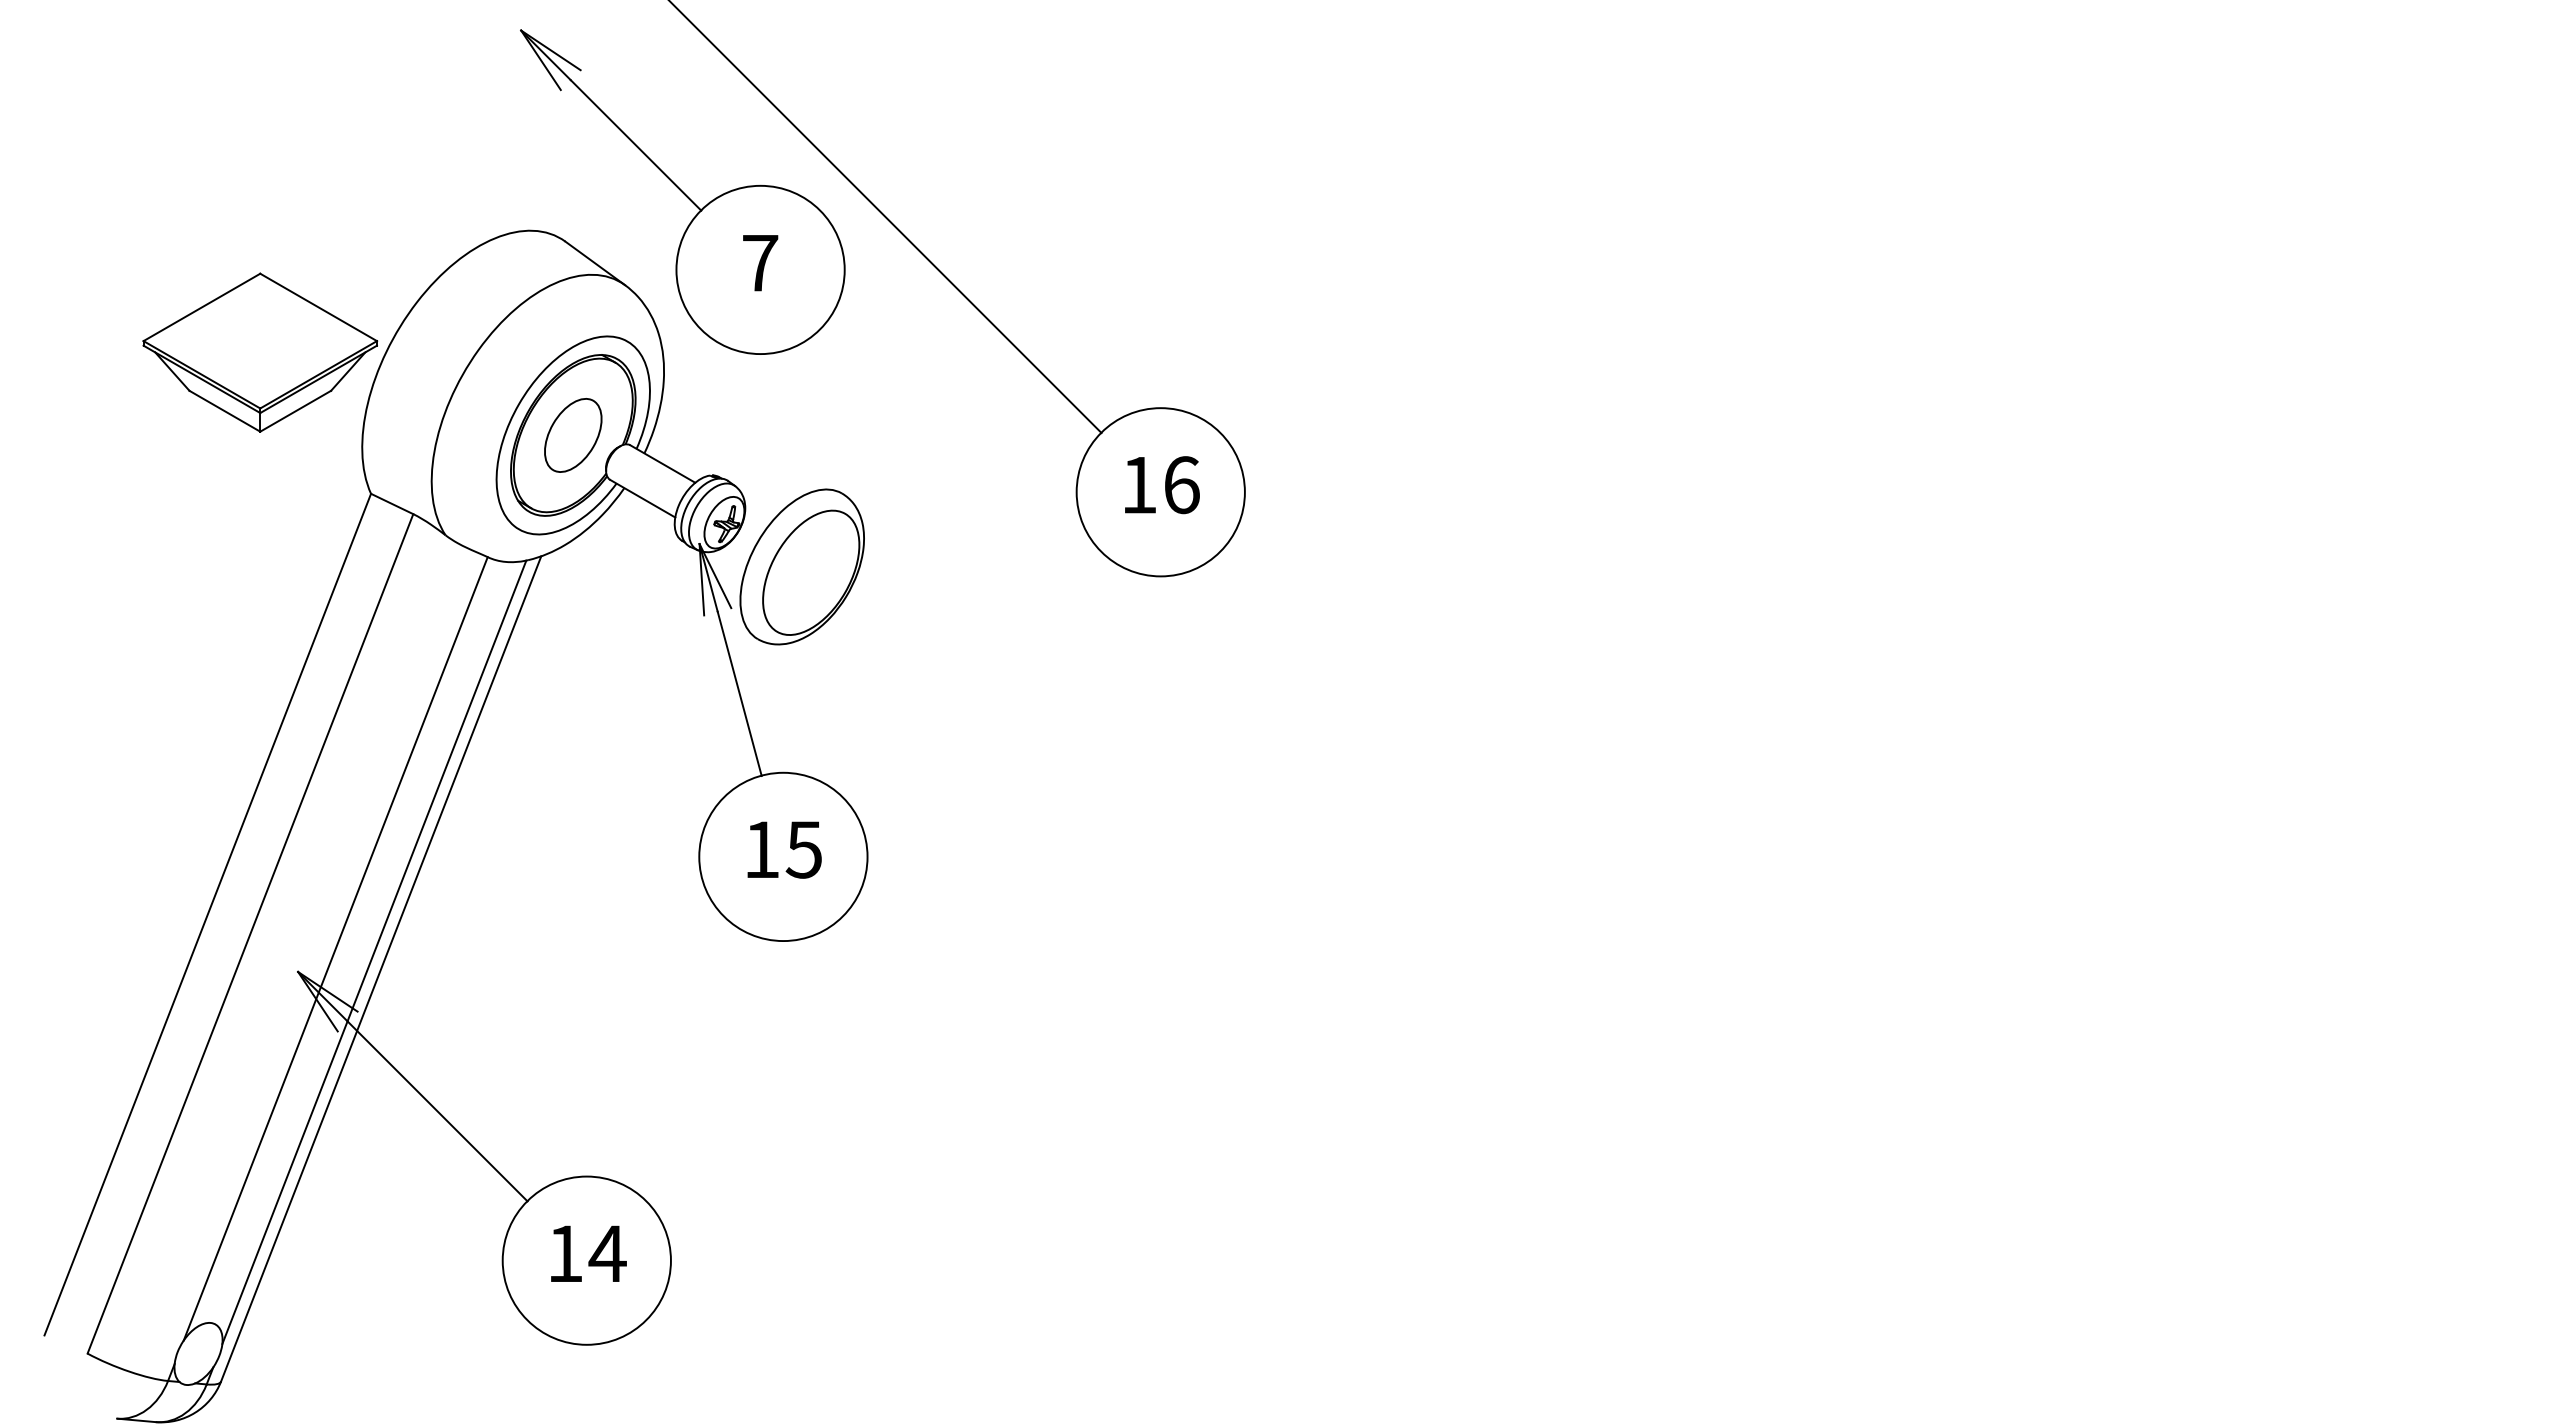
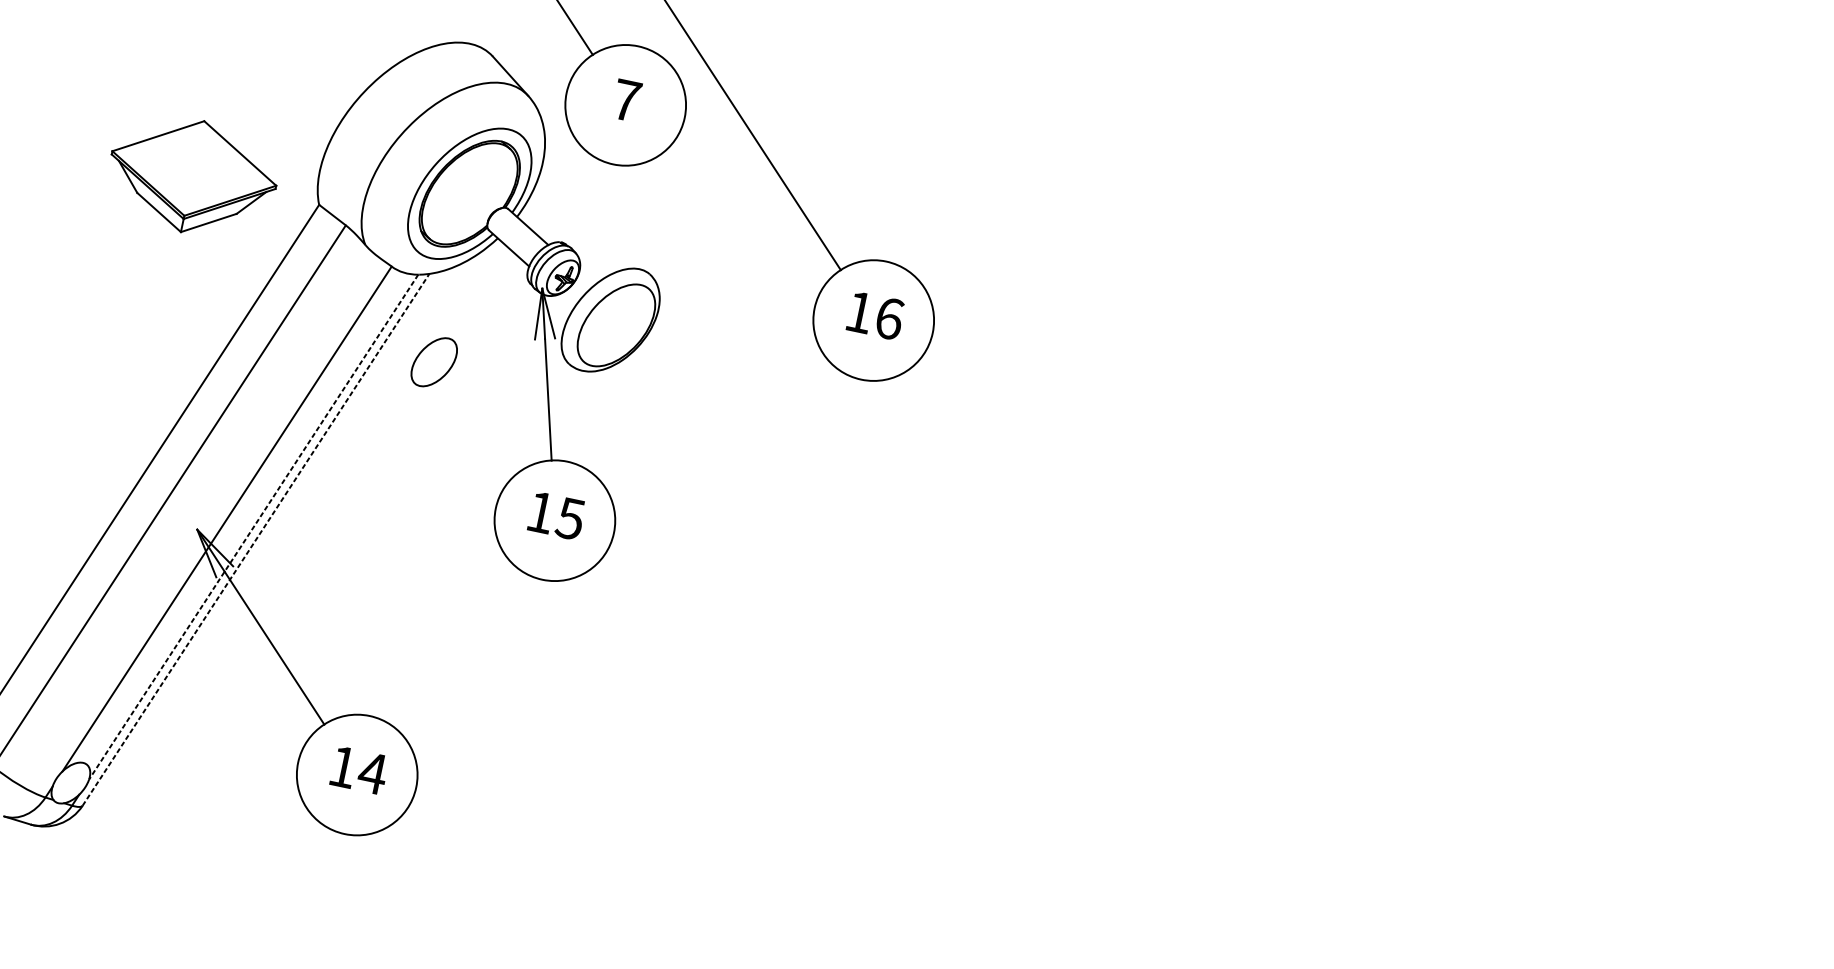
part: (260, 352) -> (192, 176), moved
part: (573, 435) -> (434, 362), moved
line: (374, 952) -> (253, 527), solid -> dashed
line: (381, 968) -> (256, 539), solid -> dashed

